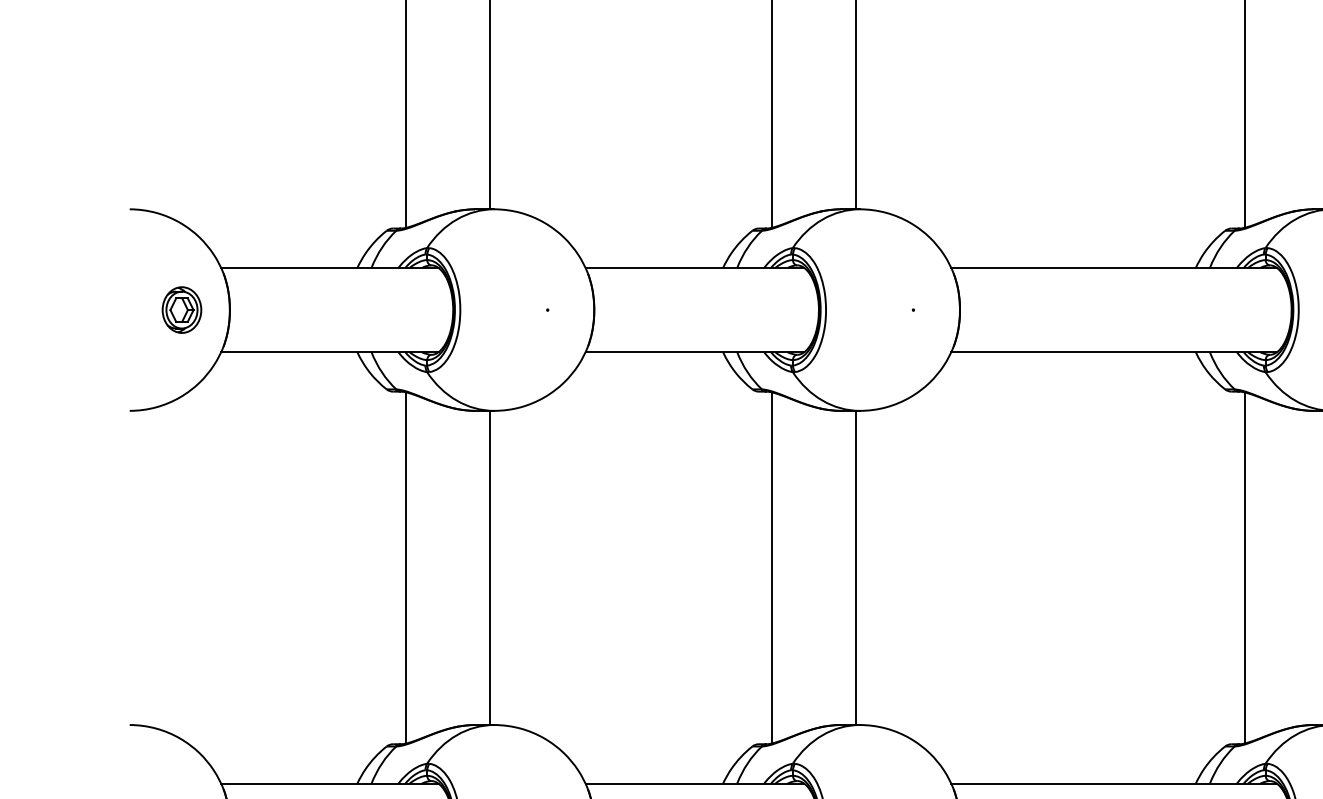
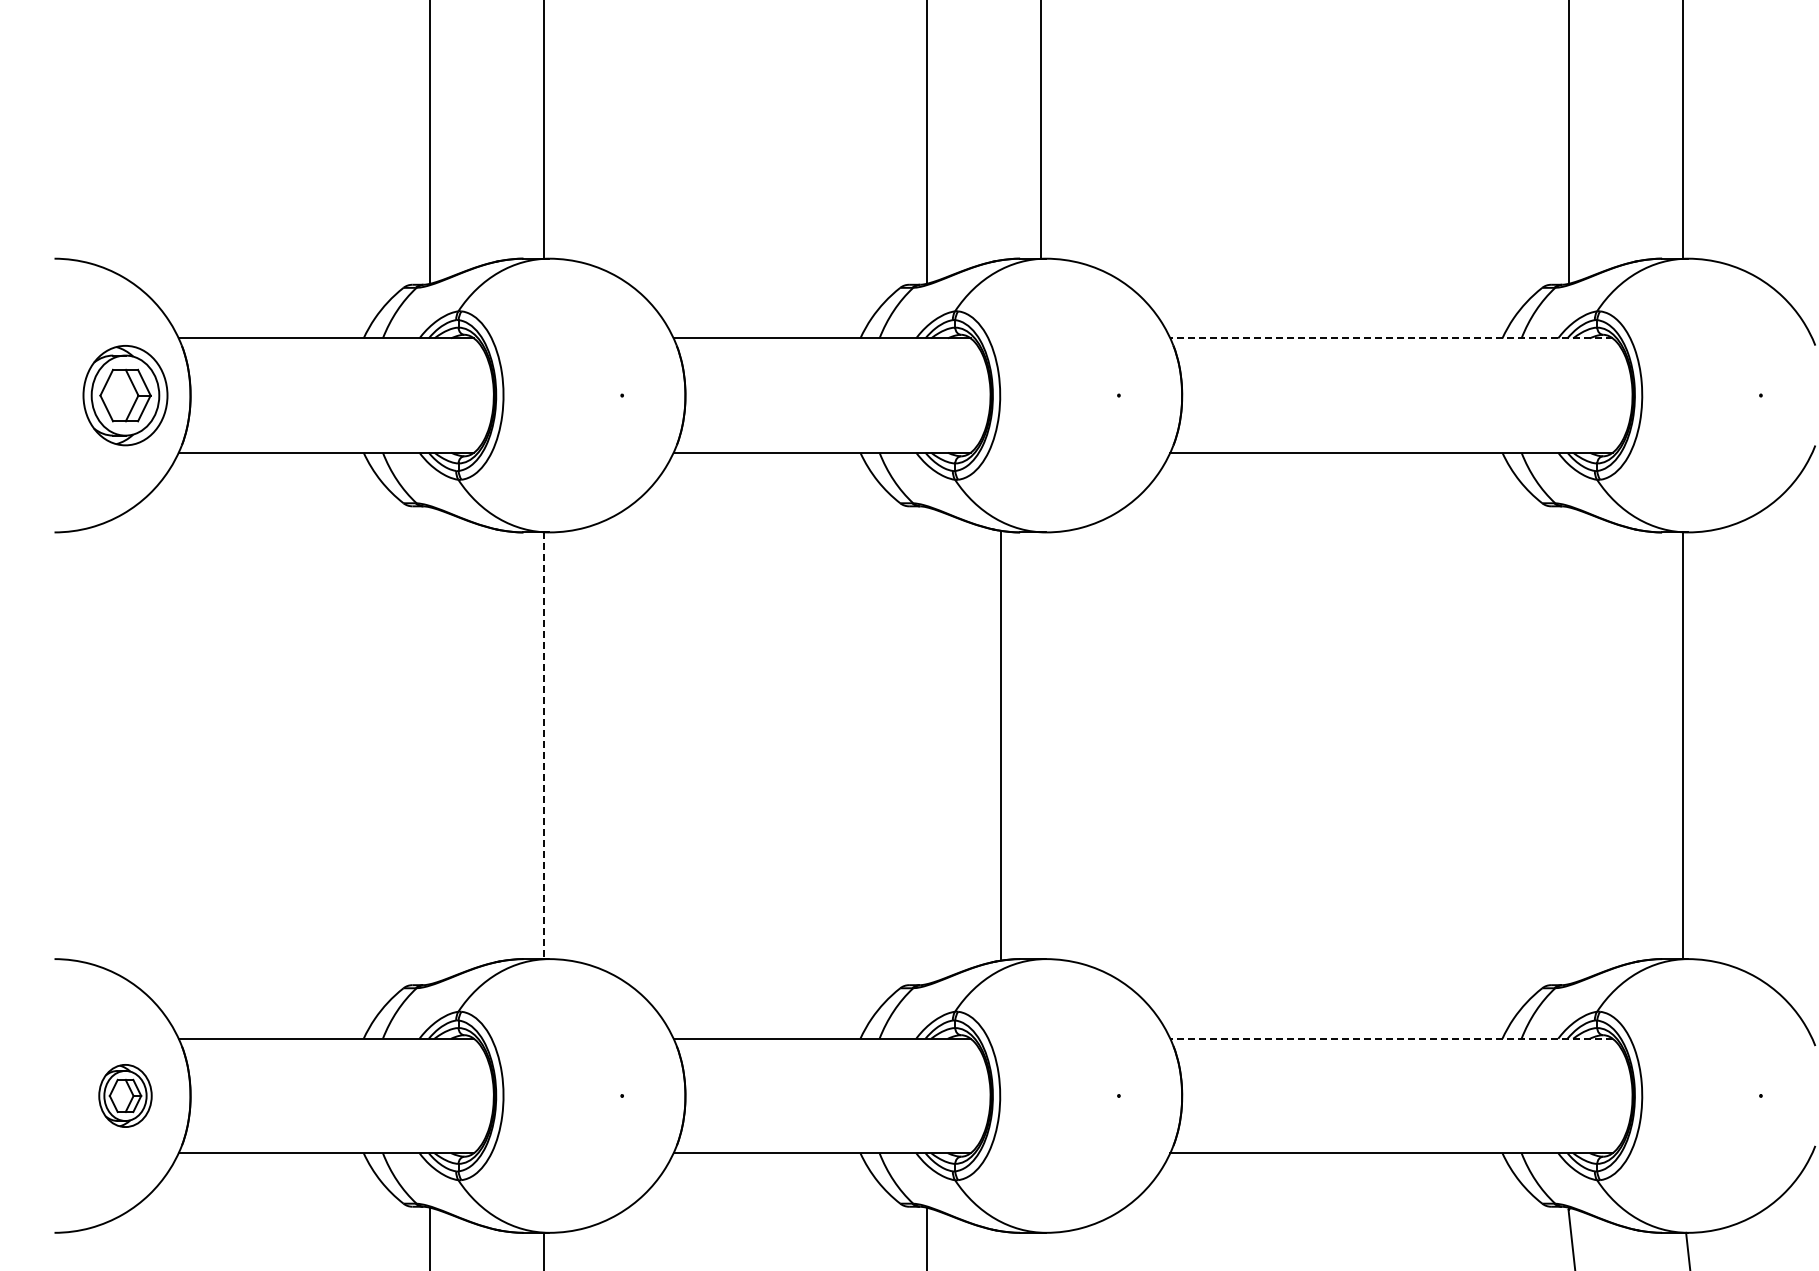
line: (1114, 268) -> (1391, 338), solid -> dashed
part: (181, 310) -> (125, 395), size x1.6
line: (405, 567) -> (429, 745), removed
line: (771, 567) -> (926, 745), removed
line: (855, 567) -> (1000, 745), moved
line: (1244, 567) -> (1568, 745), removed
line: (490, 568) -> (544, 746), solid -> dashed
line: (1114, 783) -> (1391, 1038), solid -> dashed

